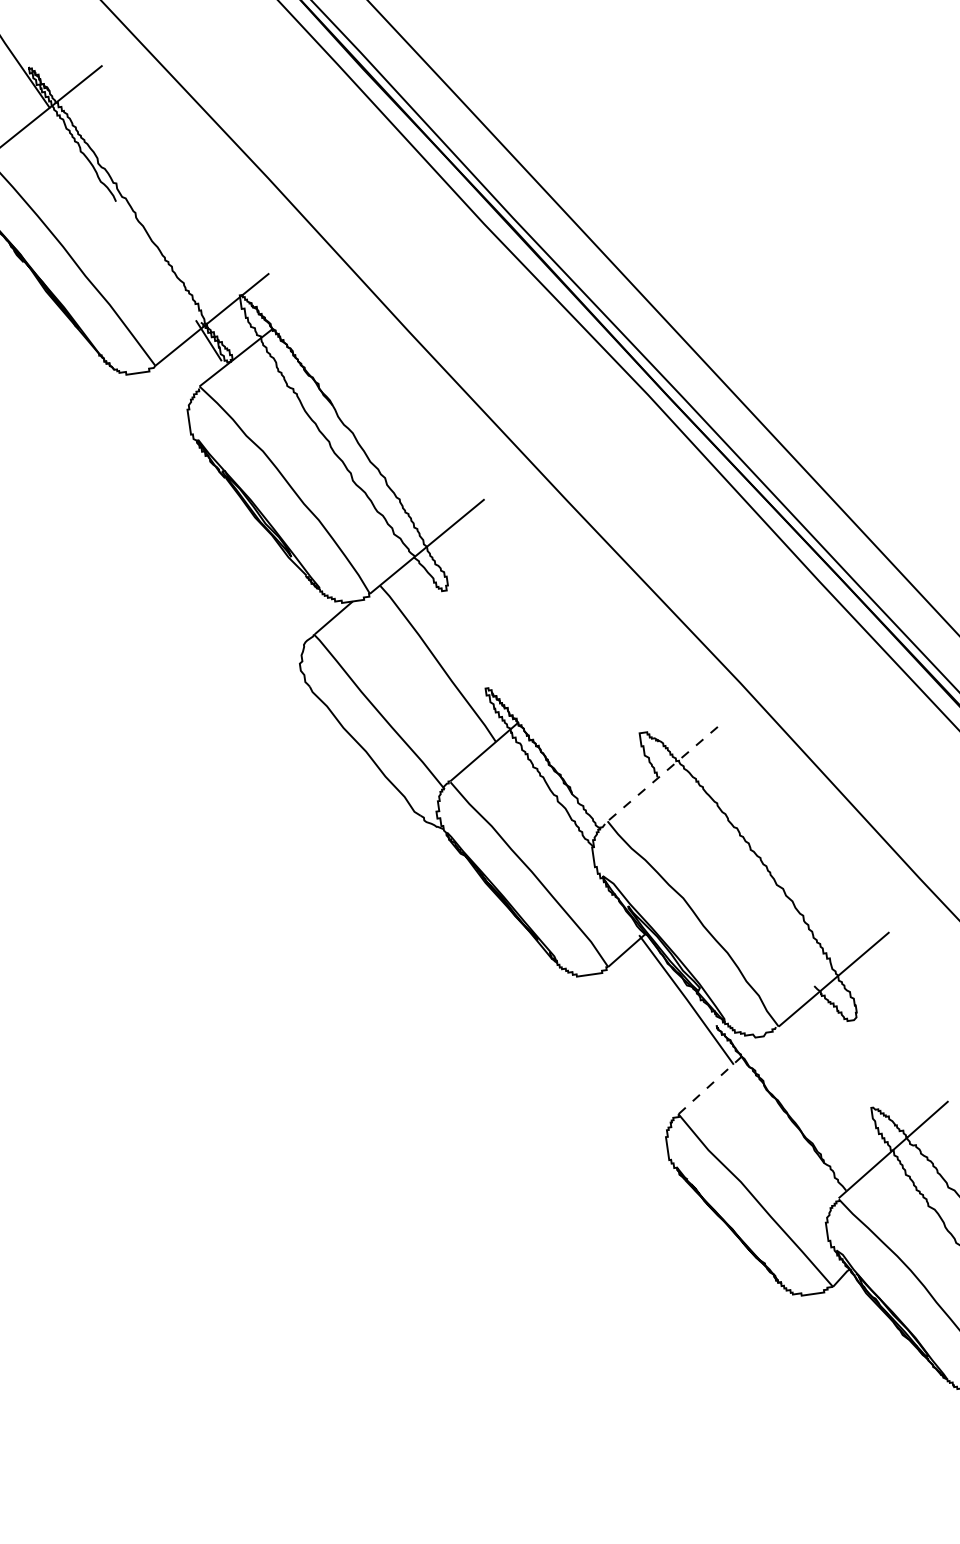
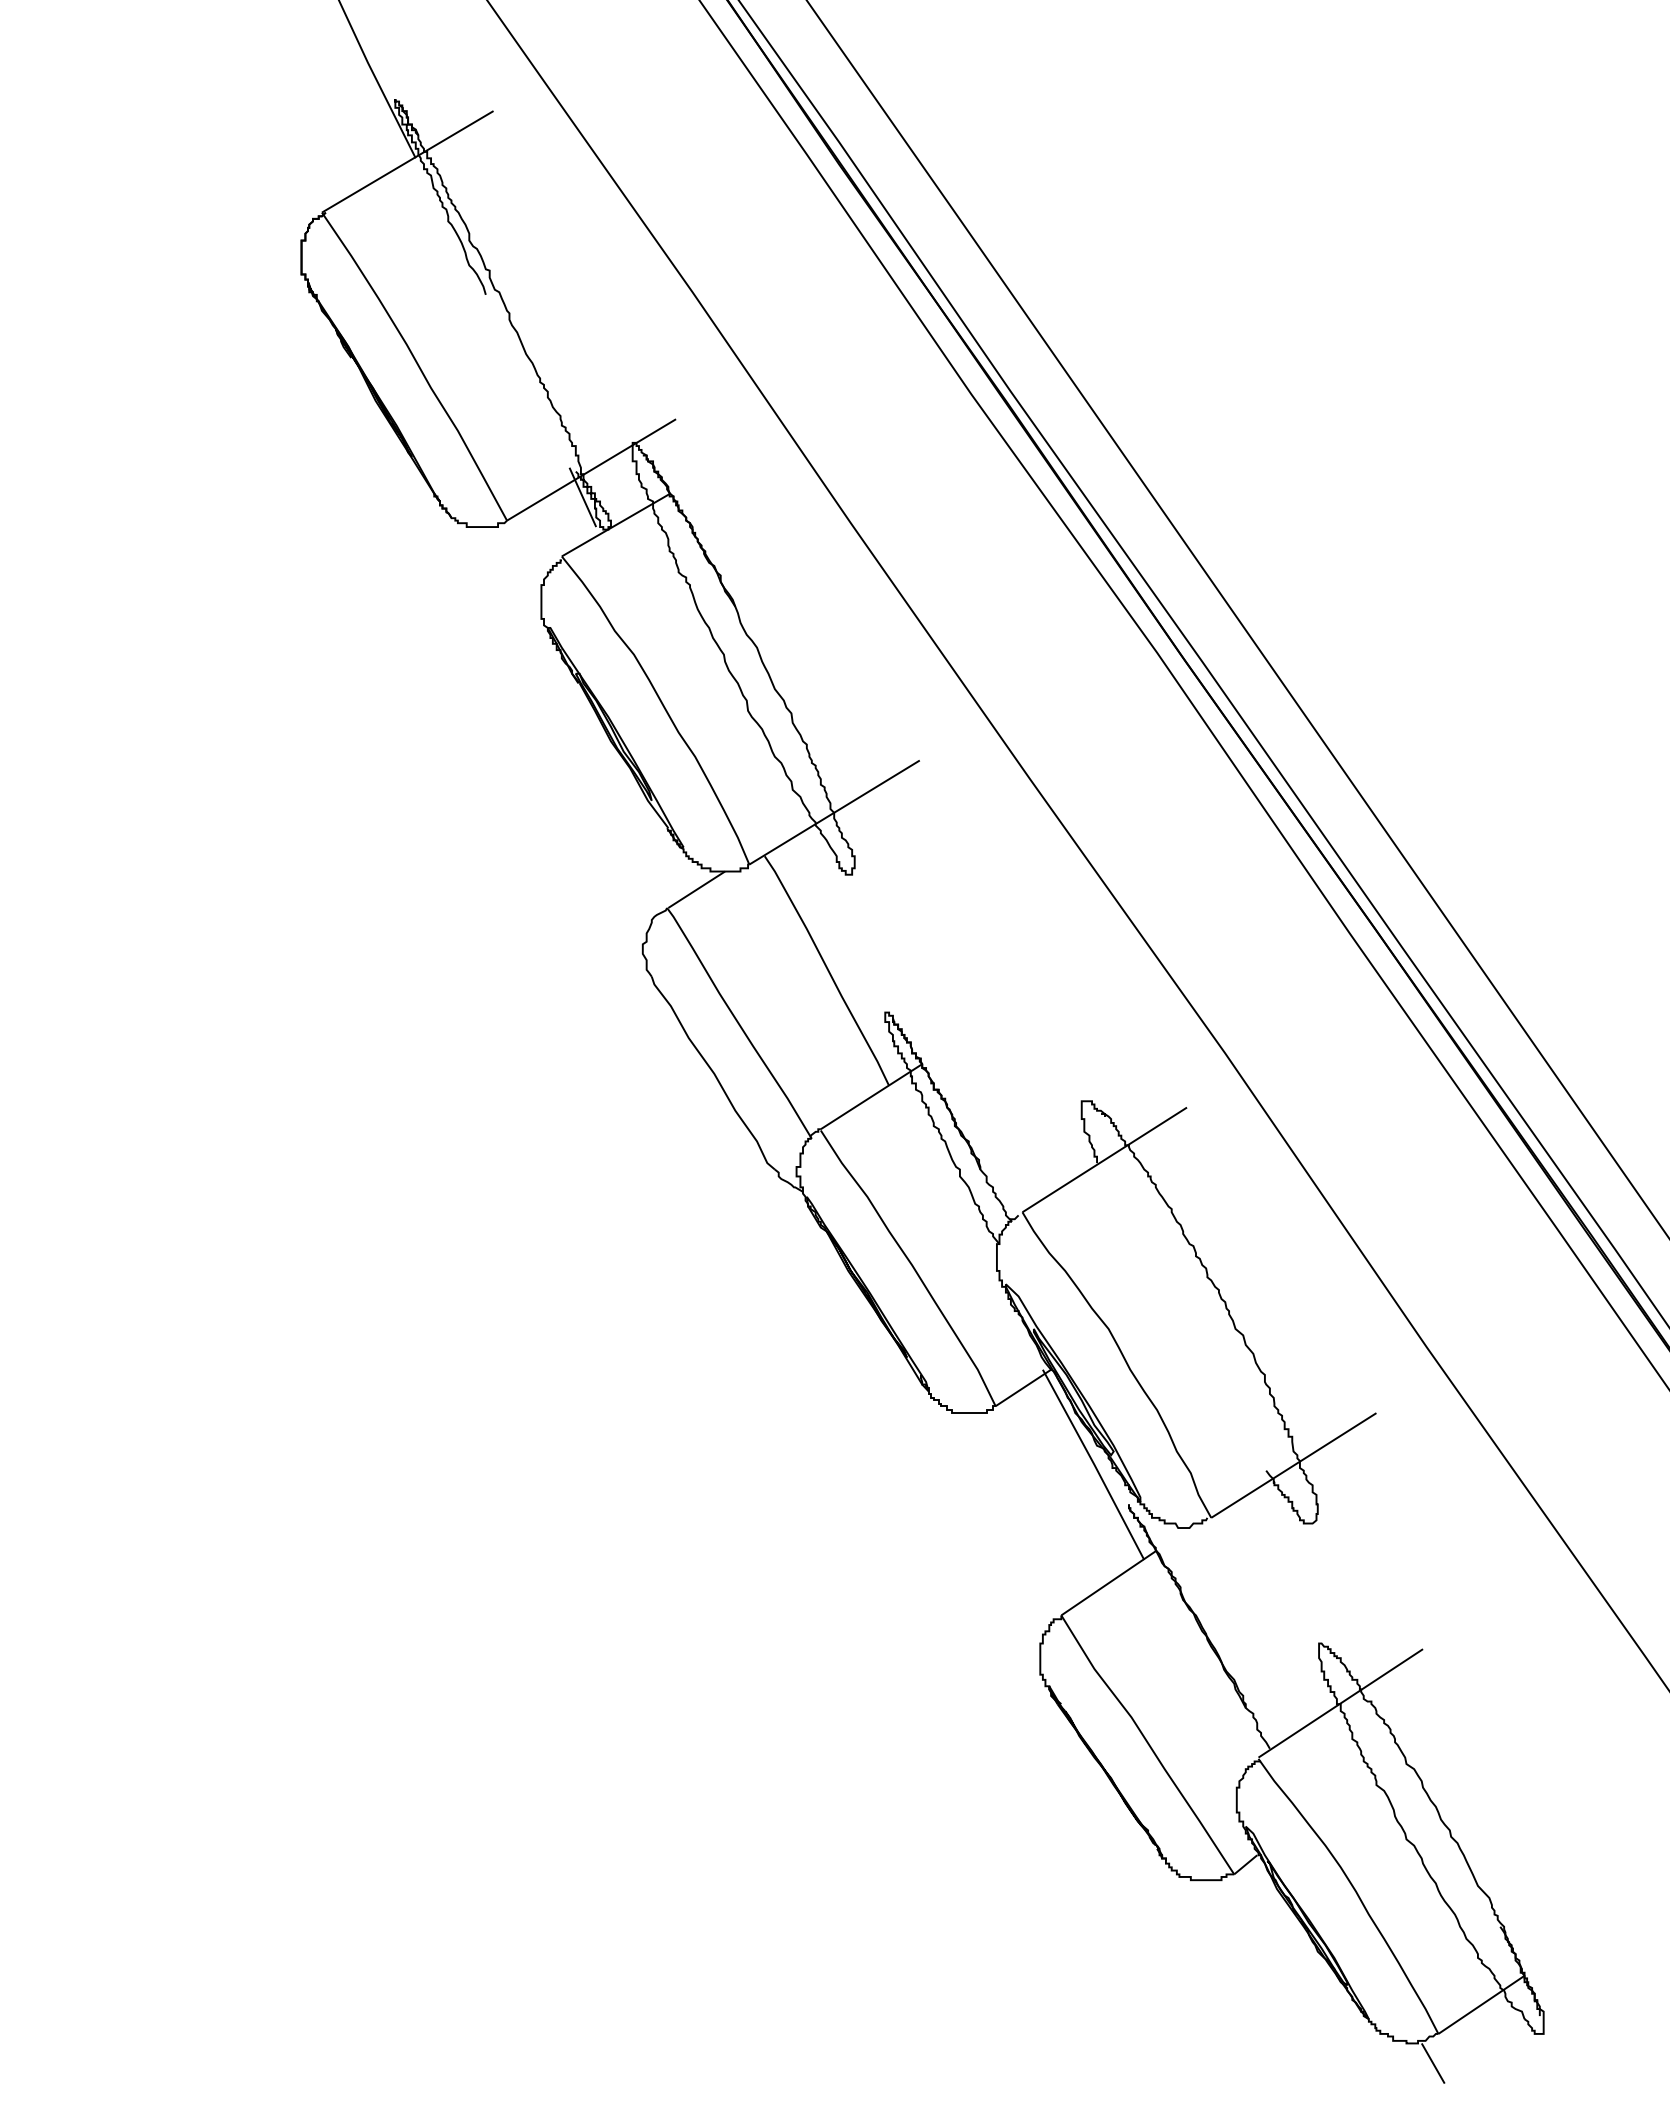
line: (662, 773) -> (1104, 1159), dashed -> solid
line: (710, 1084) -> (1109, 1582), dashed -> solid

